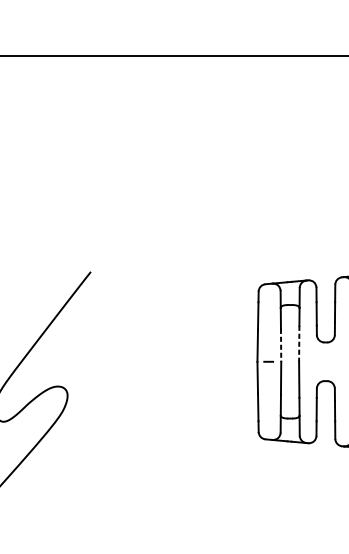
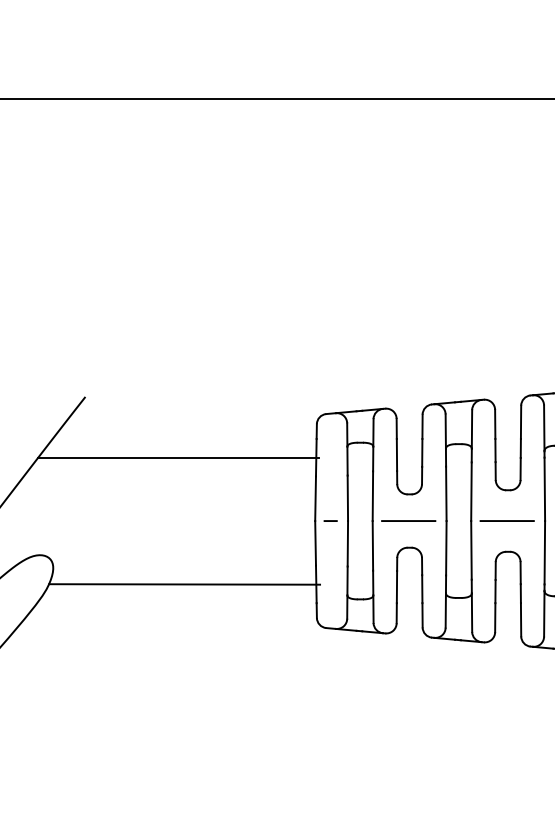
line: (158, 315) -> (178, 457), added
line: (298, 343) -> (372, 496), dashed -> solid
line: (280, 345) -> (347, 498), dashed -> solid
line: (325, 362) -> (408, 521), added
line: (162, 407) -> (184, 584), added

